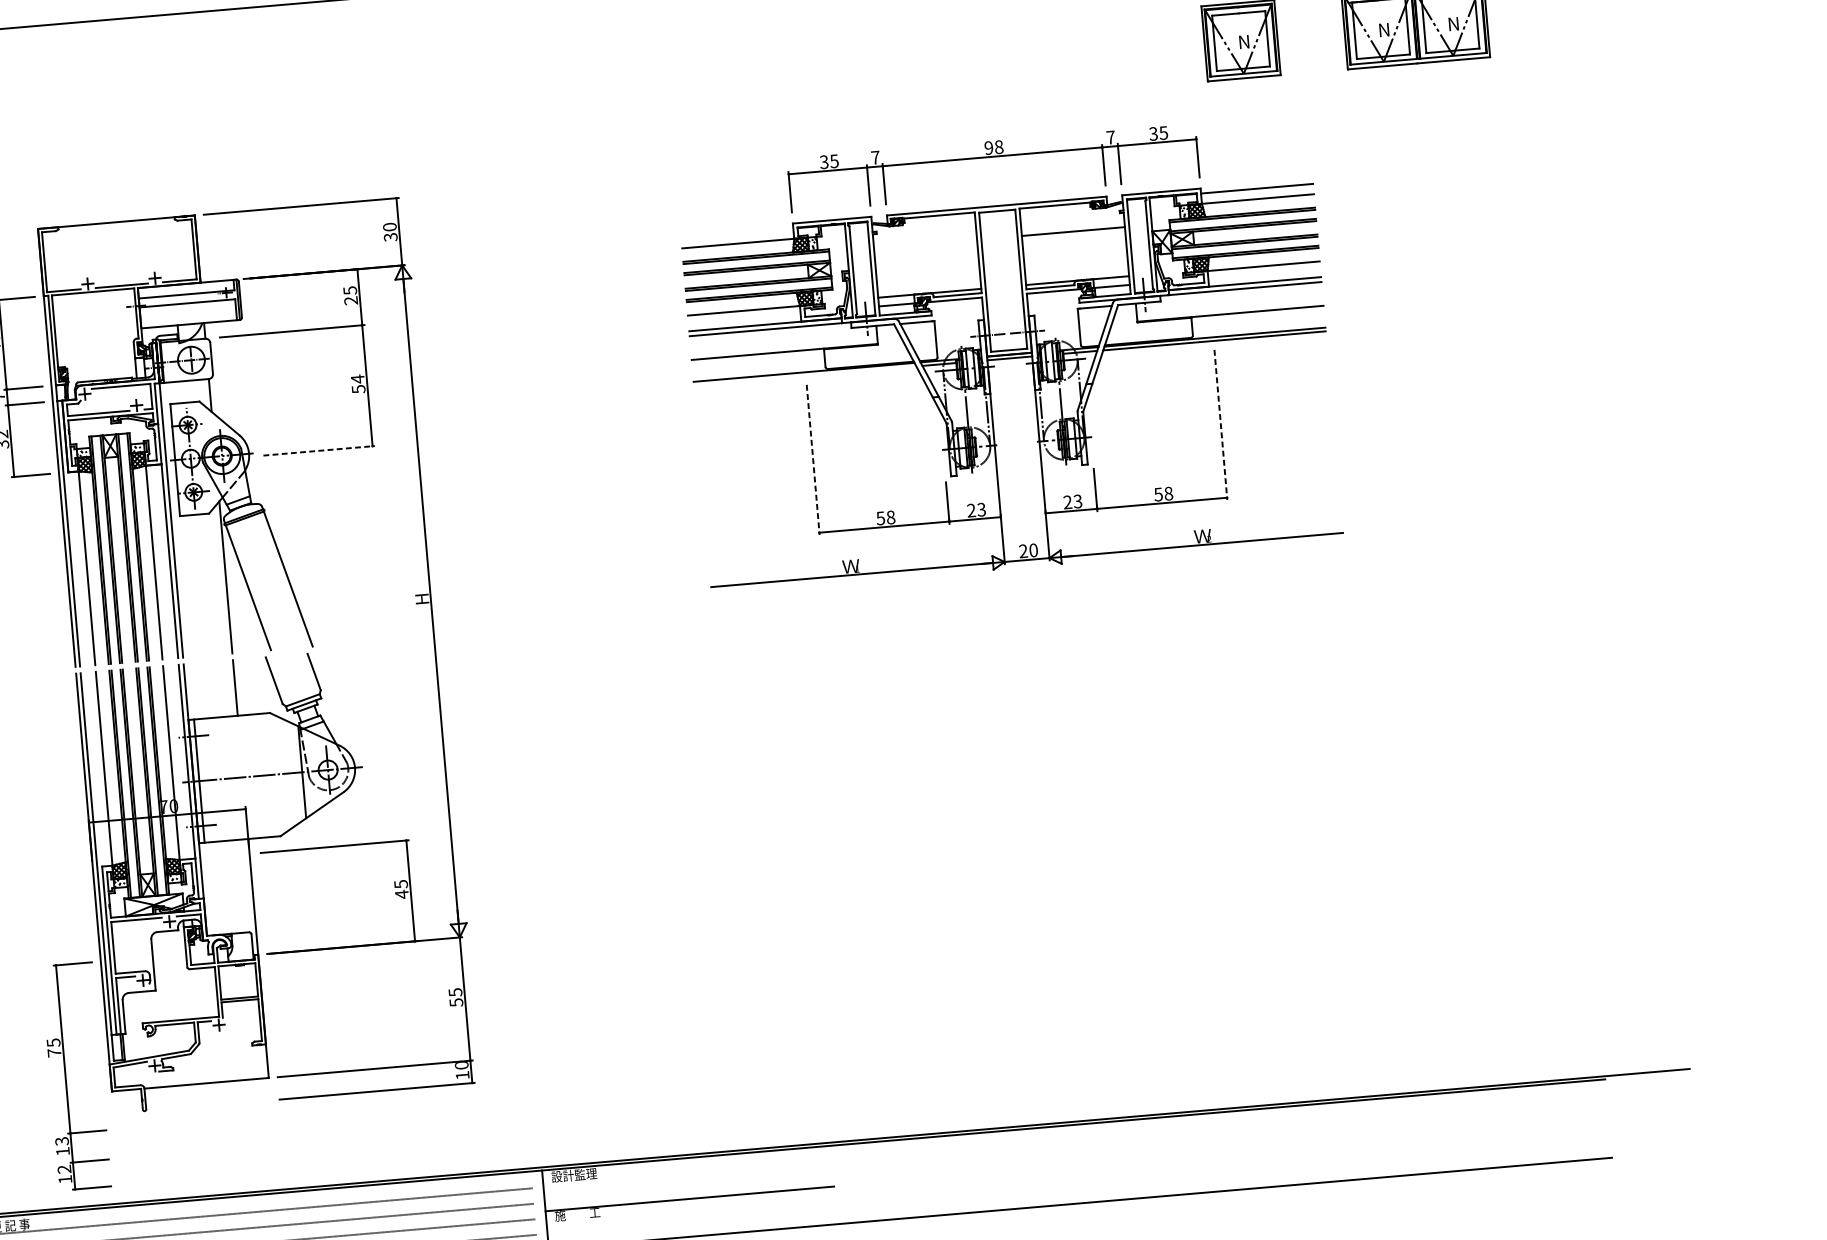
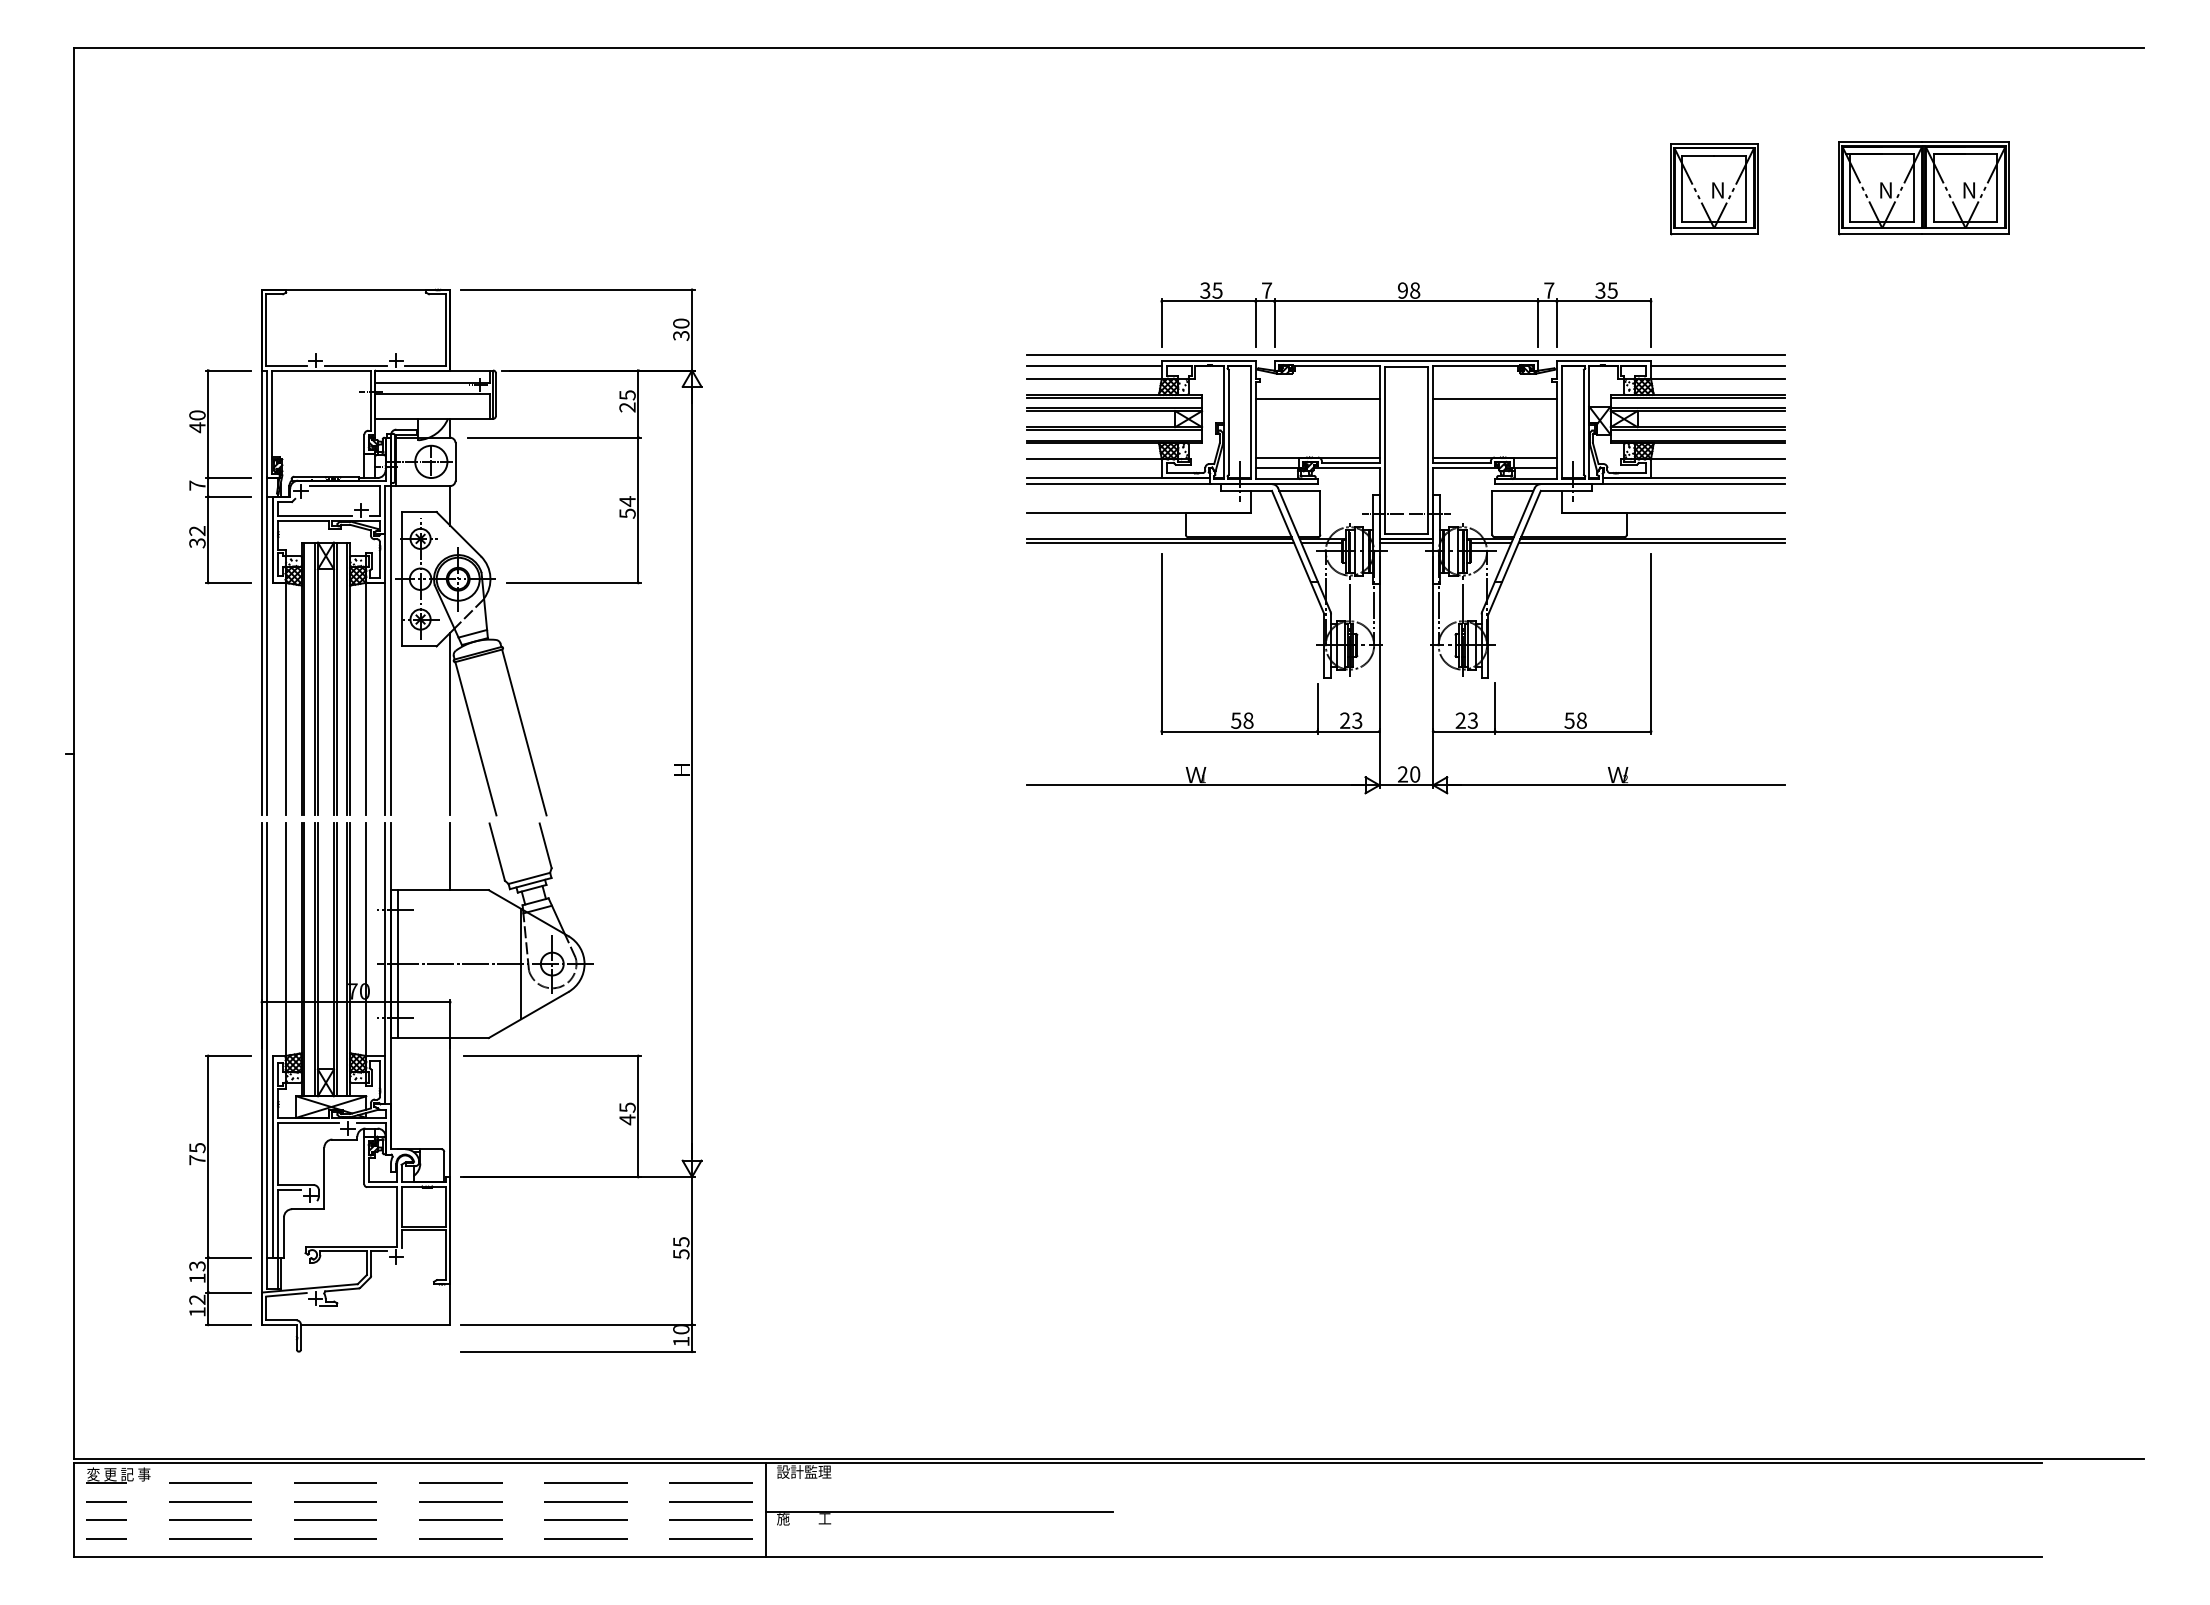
line: (996, 201) -> (1406, 355), added
line: (737, 233) -> (1094, 366), added
line: (925, 244) -> (1317, 398), added
line: (804, 376) -> (1160, 543), added
line: (1221, 425) -> (1651, 644), dashed -> solid
line: (319, 450) -> (574, 582), dashed -> solid
line: (812, 460) -> (1161, 644), dashed -> solid
part: (65, 1077) -> (208, 1190), moved

